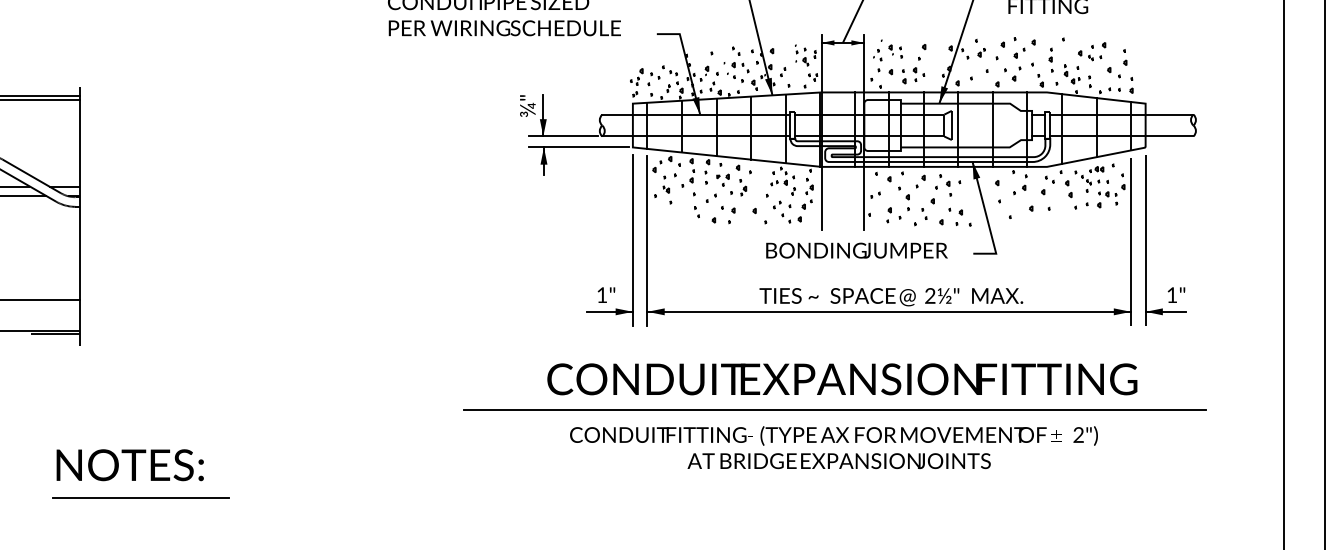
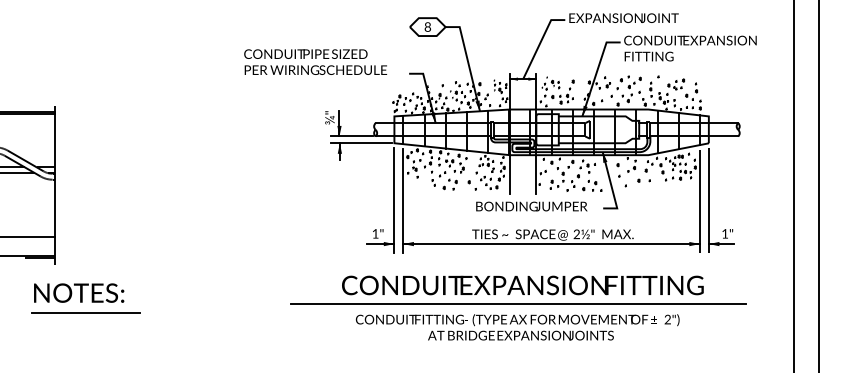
part: (140, 473) -> (85, 298), moved

